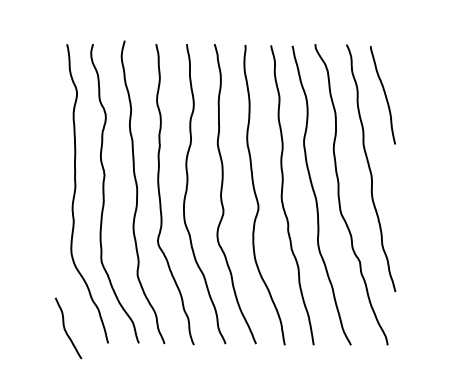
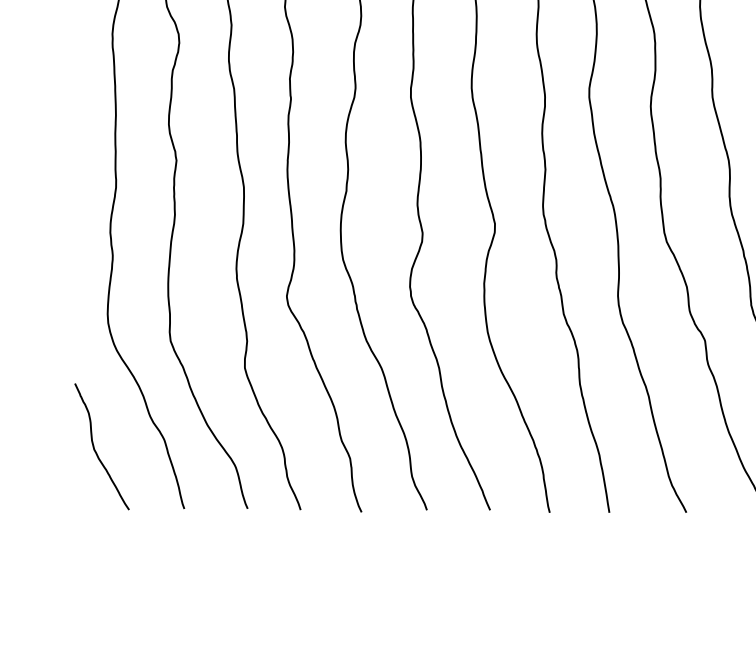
curve: (66, 330) -> (97, 451), moved

